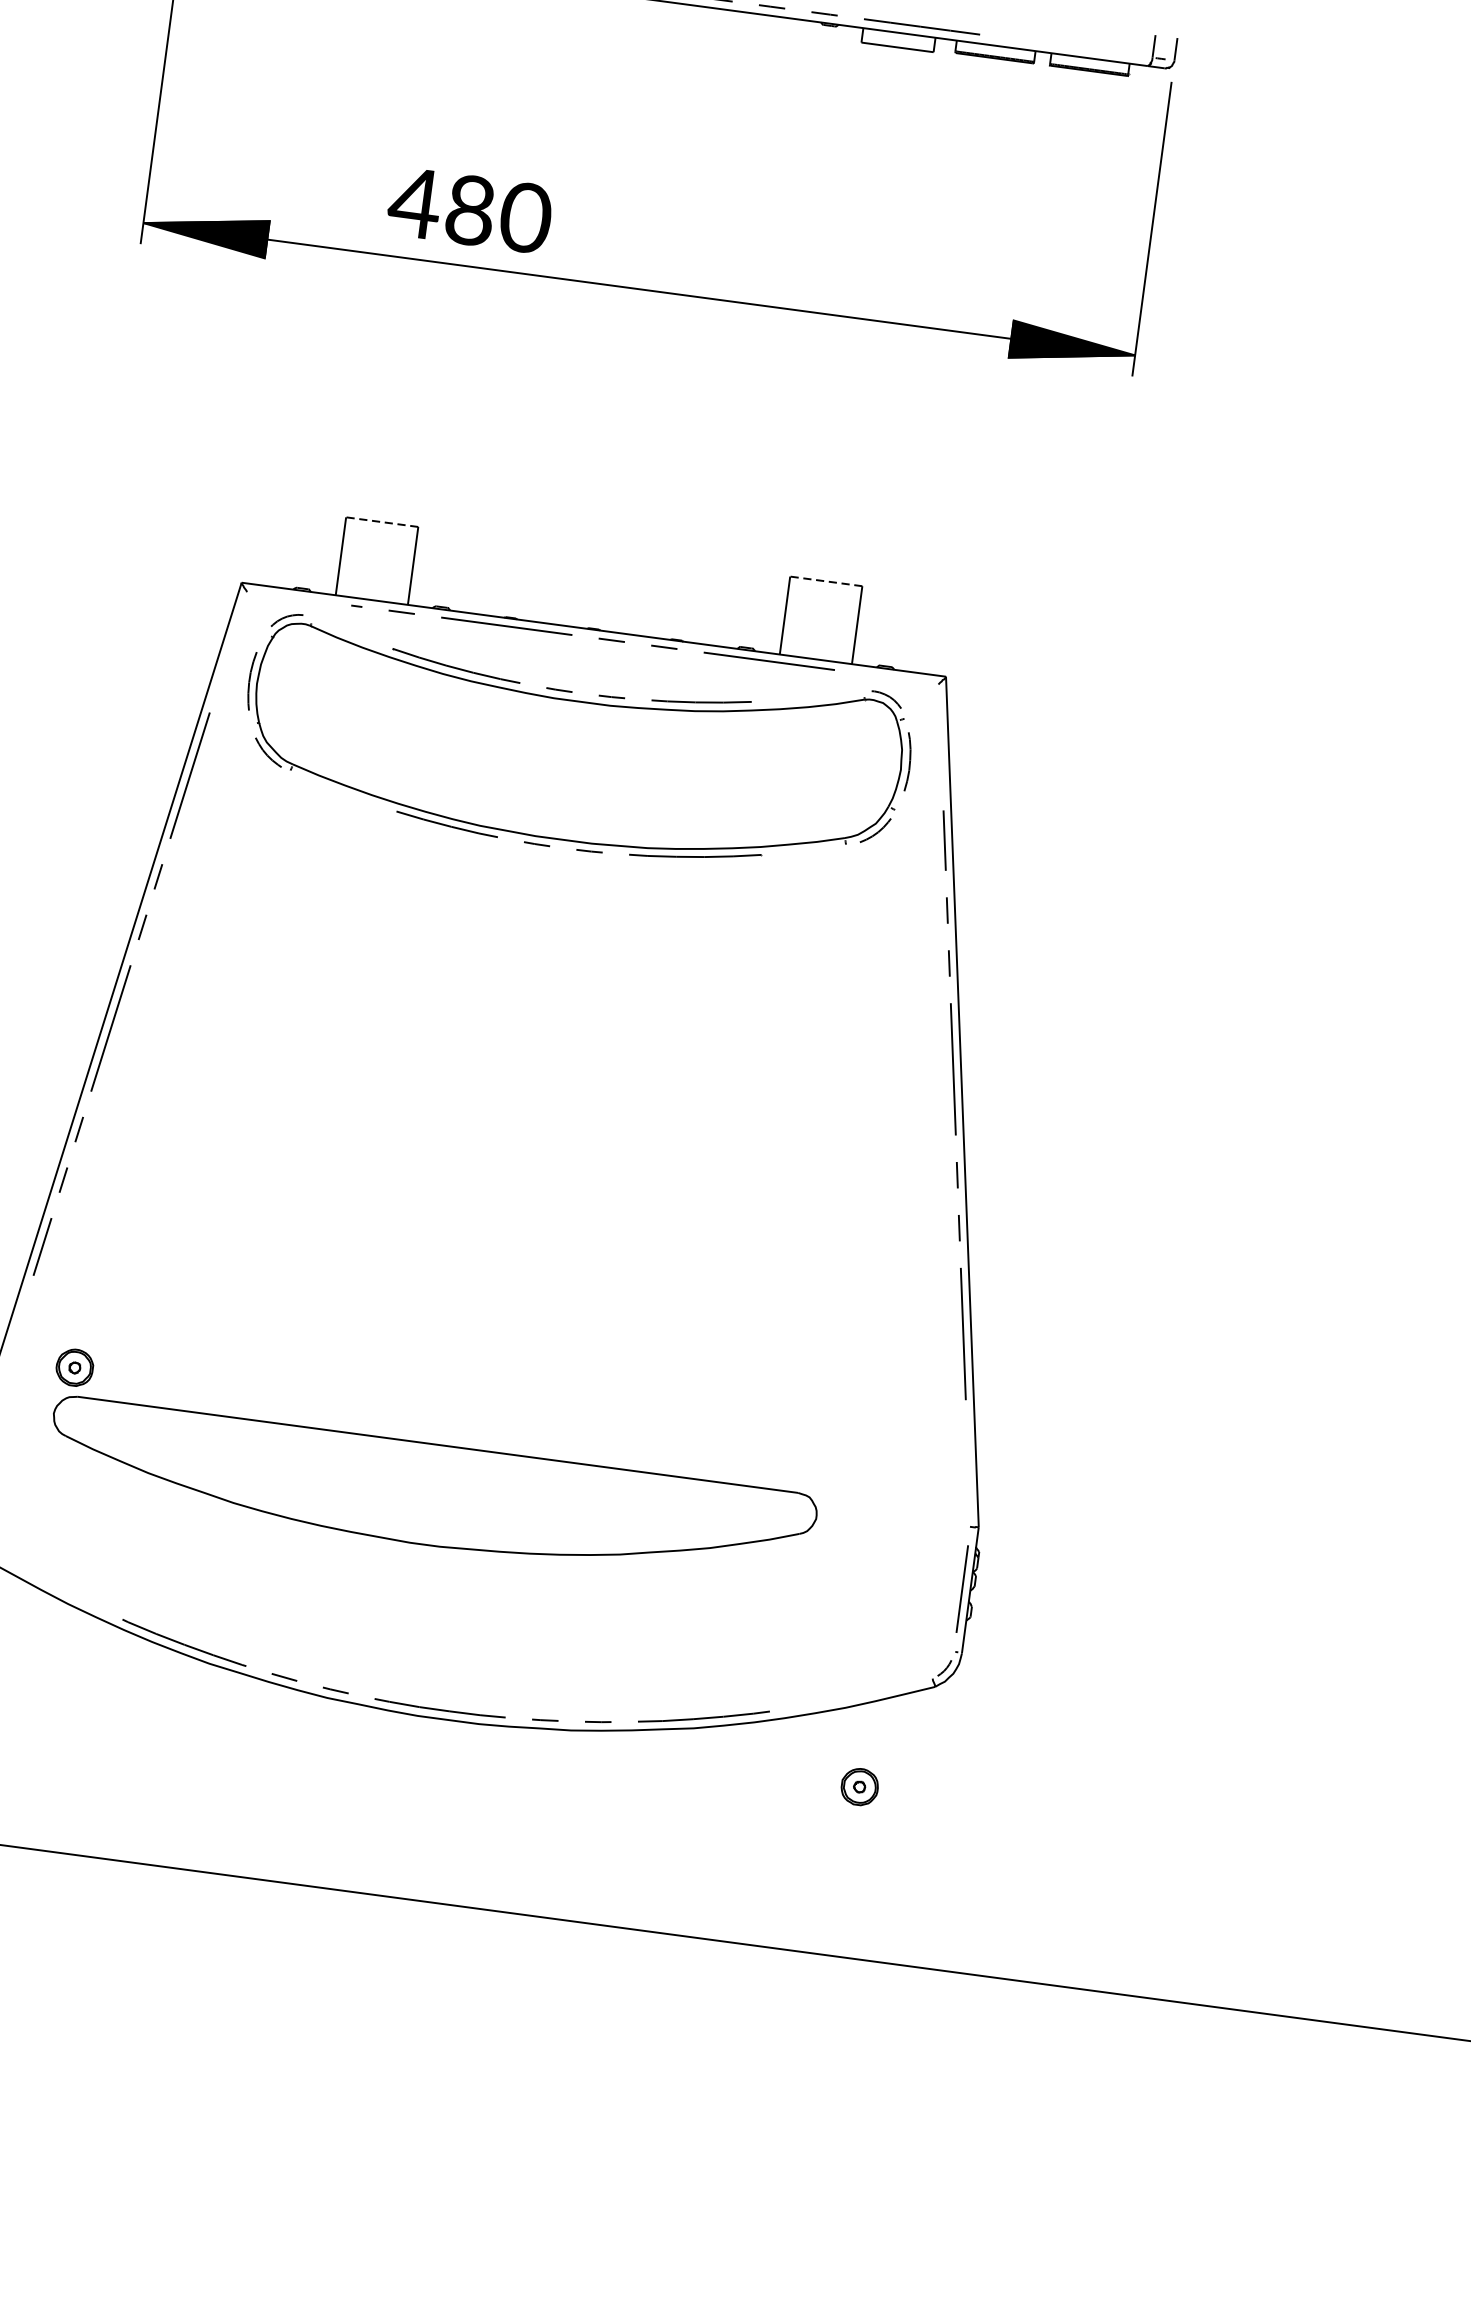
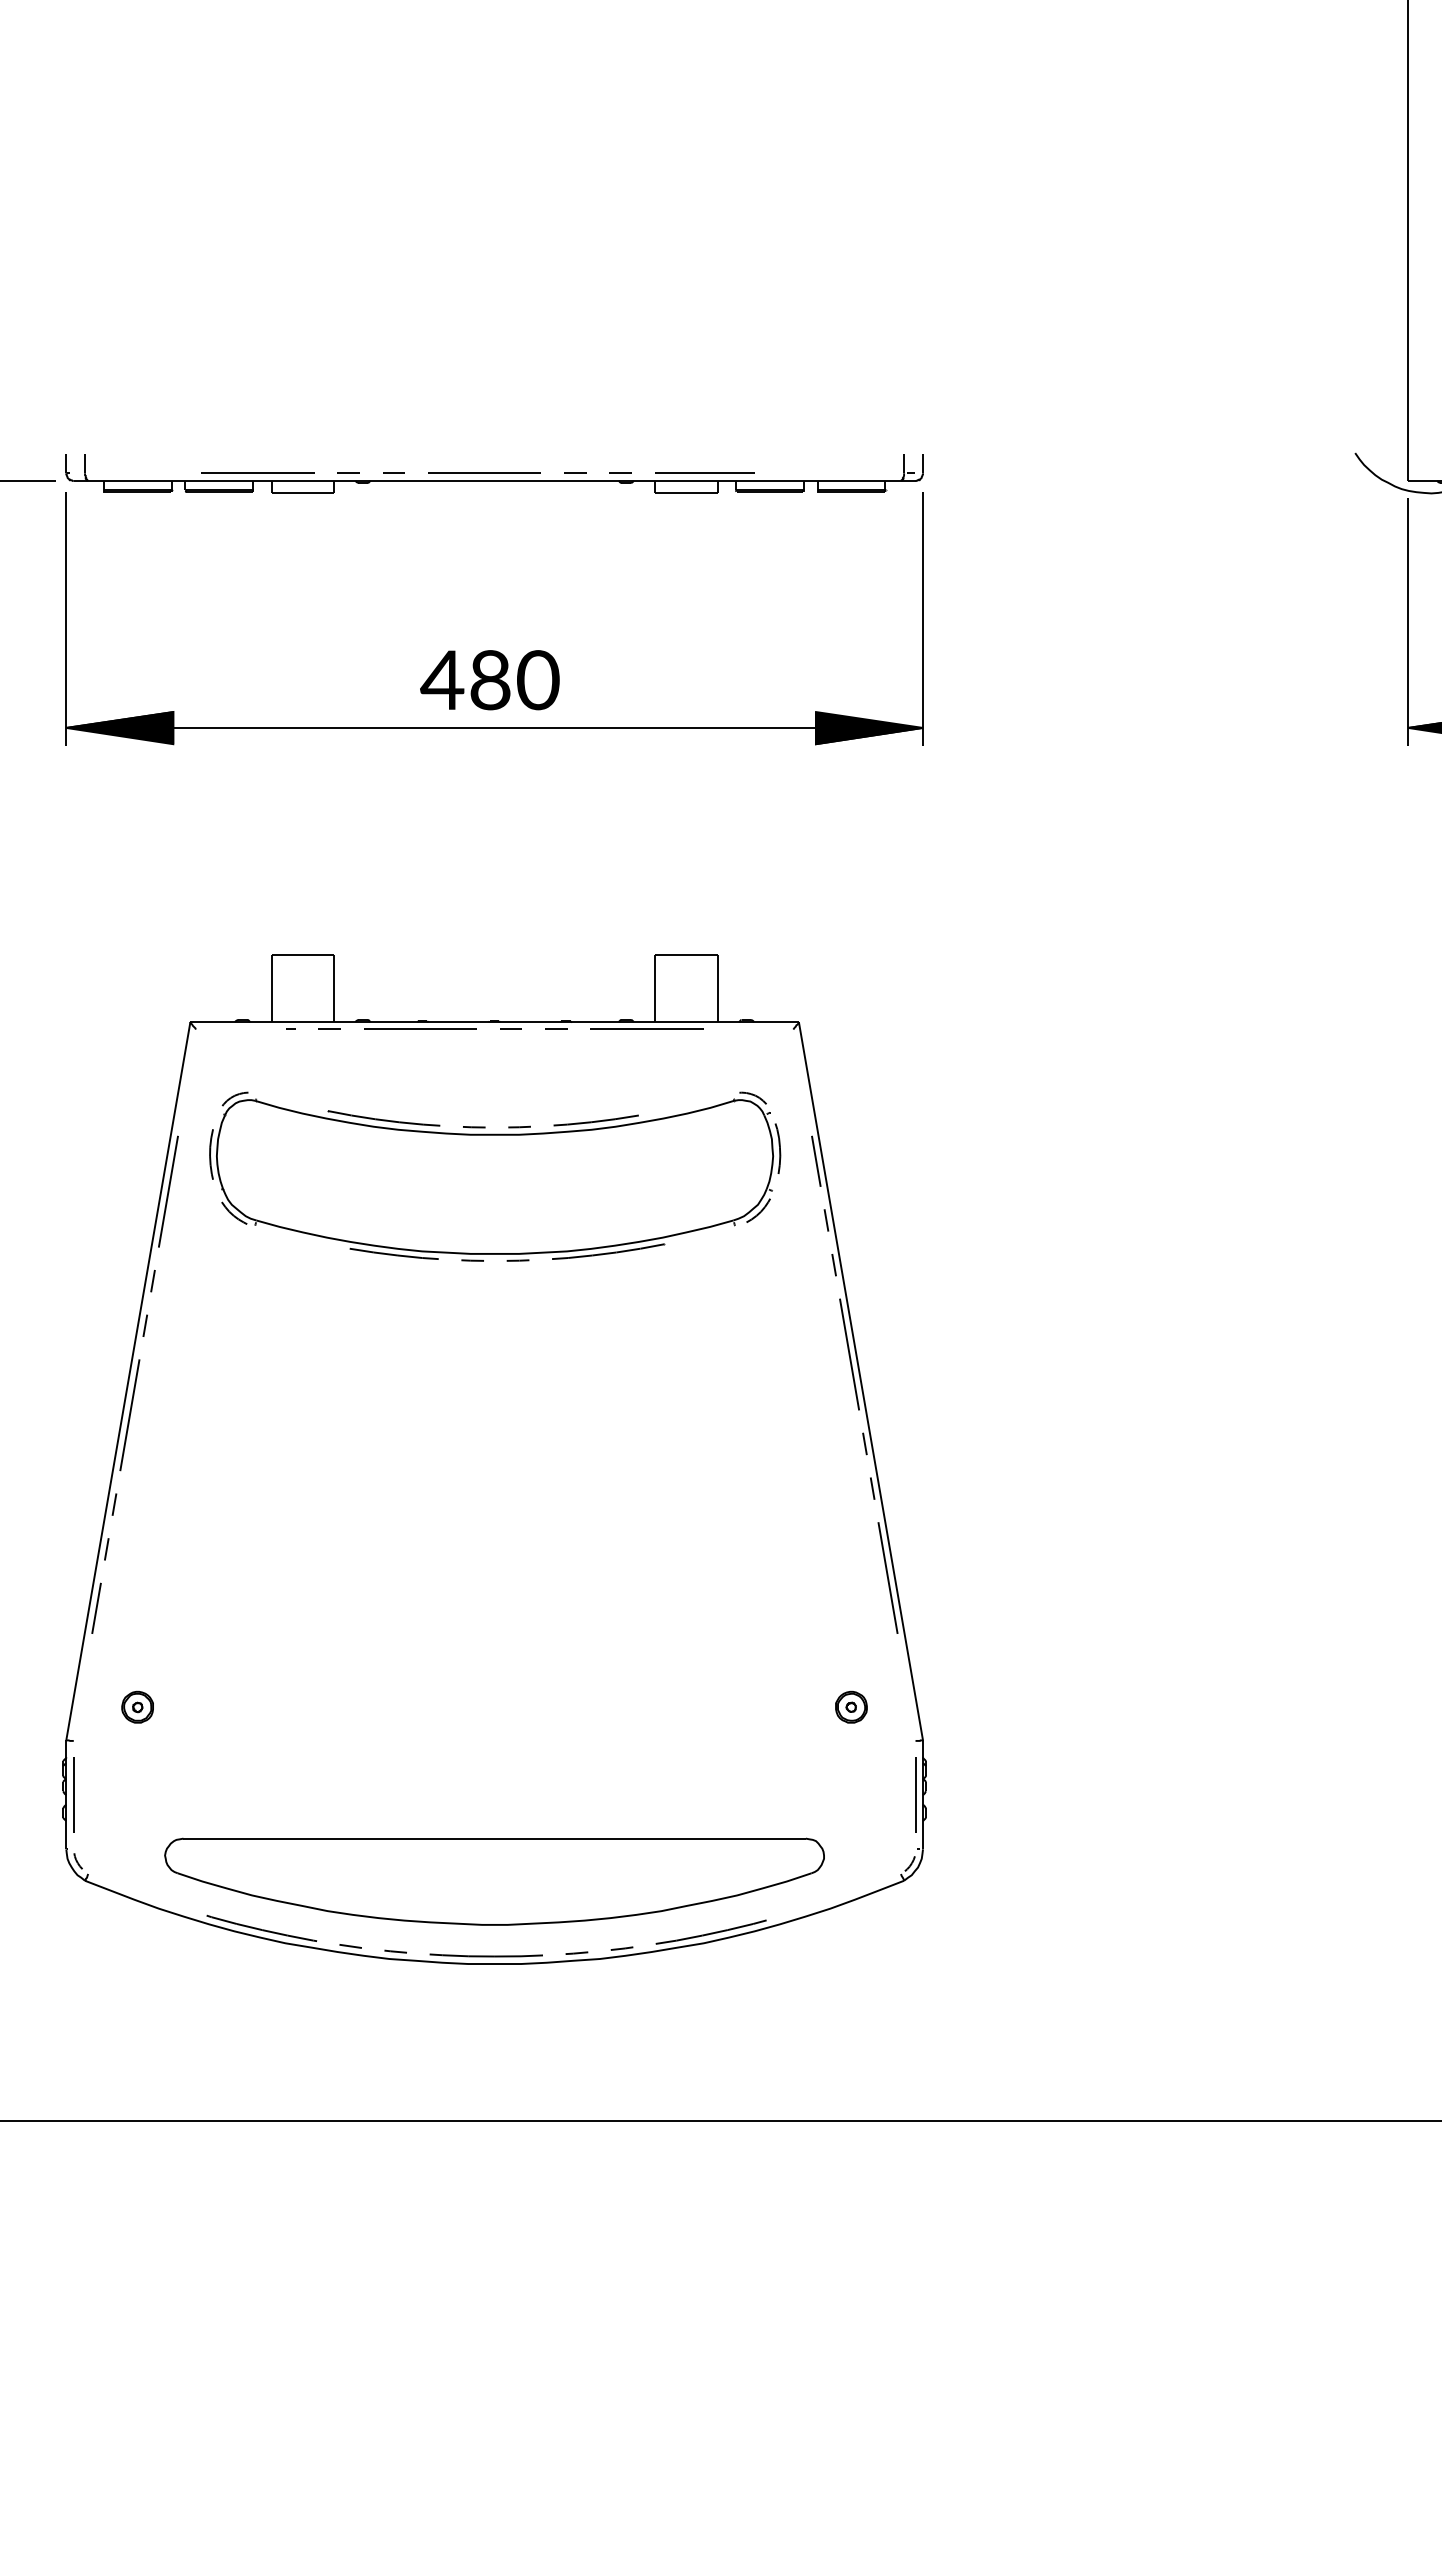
text: (469, 210) -> (489, 680), moved
line: (381, 521) -> (302, 954), dashed -> solid
line: (825, 580) -> (685, 954), dashed -> solid
part: (576, 750) -> (495, 1176), moved
part: (431, 1494) -> (494, 1881), moved
part: (859, 1786) -> (851, 1706), moved

